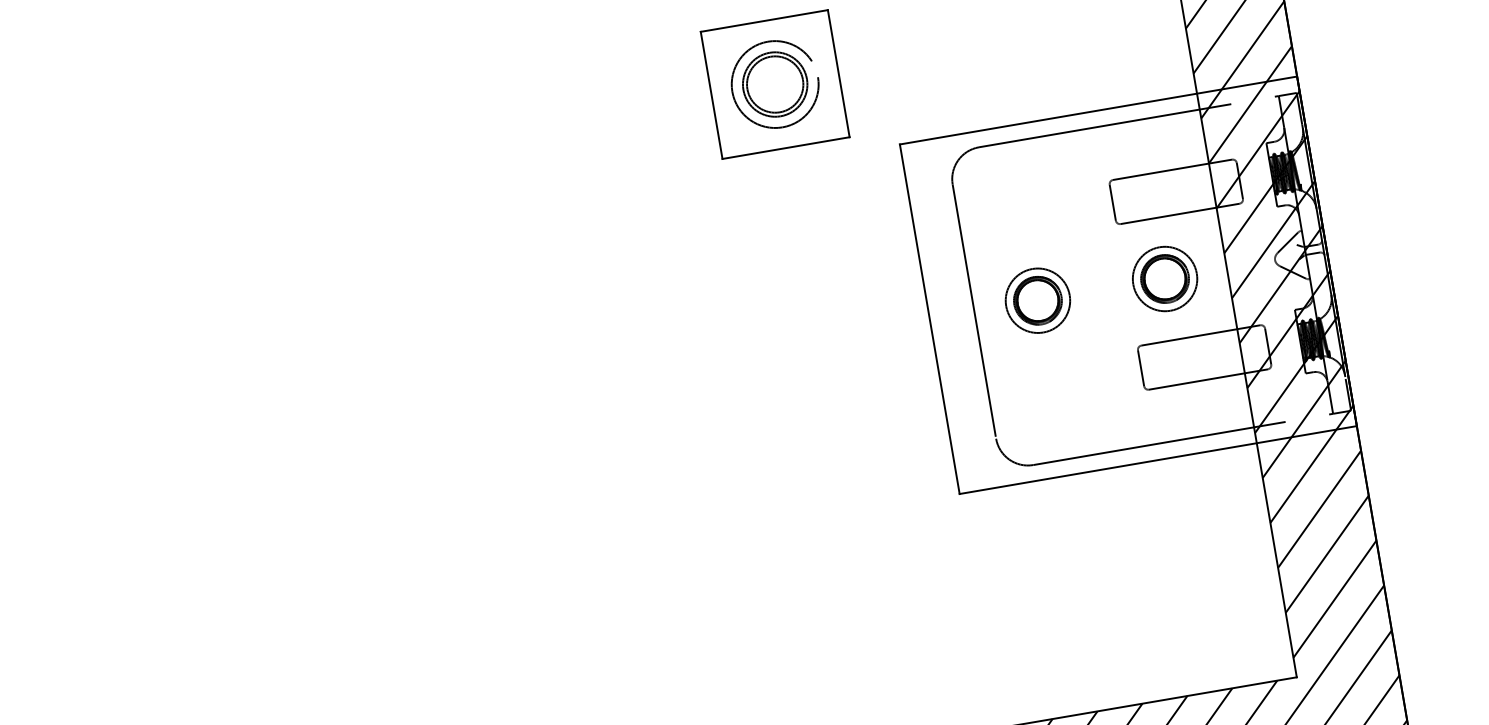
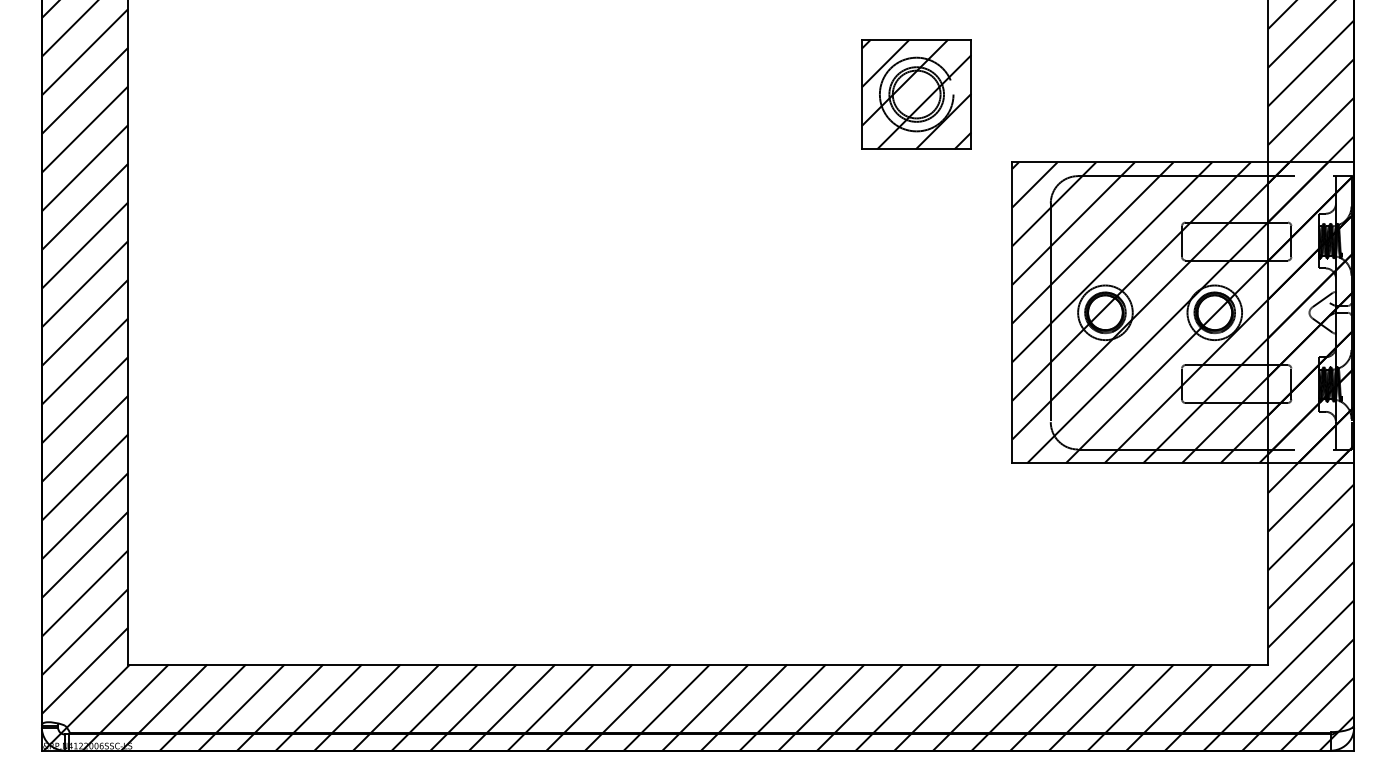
hatch: (774, 84) -> (916, 94), added
hatch: (1128, 284) -> (1183, 312), added

